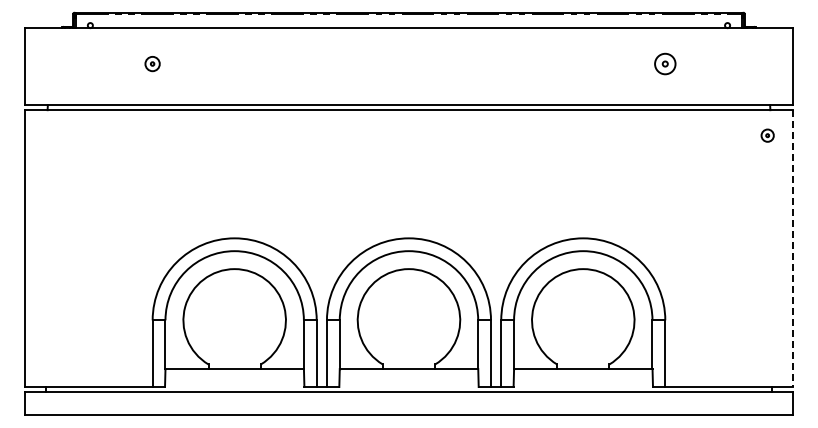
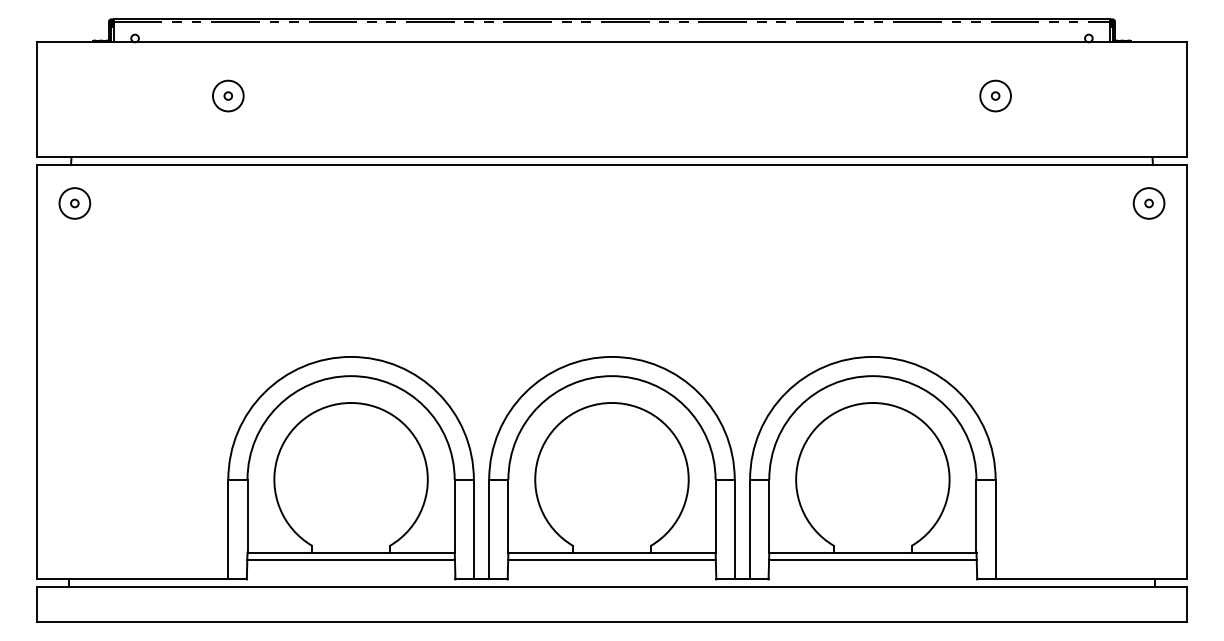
part: (152, 63) -> (228, 95), size x1.43
part: (50, 135) -> (75, 203), added
part: (767, 135) -> (1148, 203), size x1.67
line: (793, 249) -> (1187, 373), dashed -> solid
line: (234, 374) -> (350, 560), added
line: (408, 374) -> (611, 560), added
line: (582, 374) -> (871, 560), added

